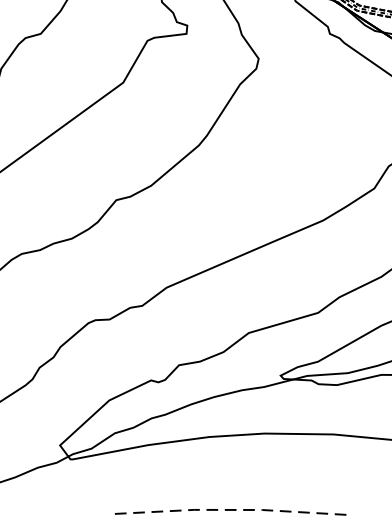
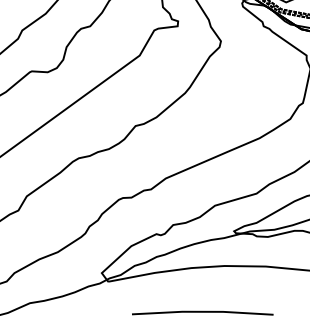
line: (227, 509) -> (202, 311), dashed -> solid

